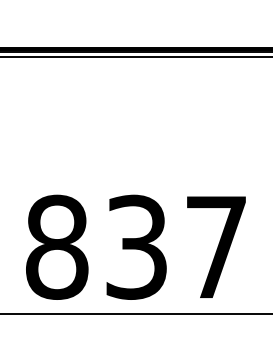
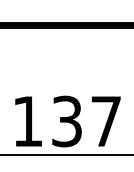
text: (56, 247) -> (27, 121), 837 -> 137

